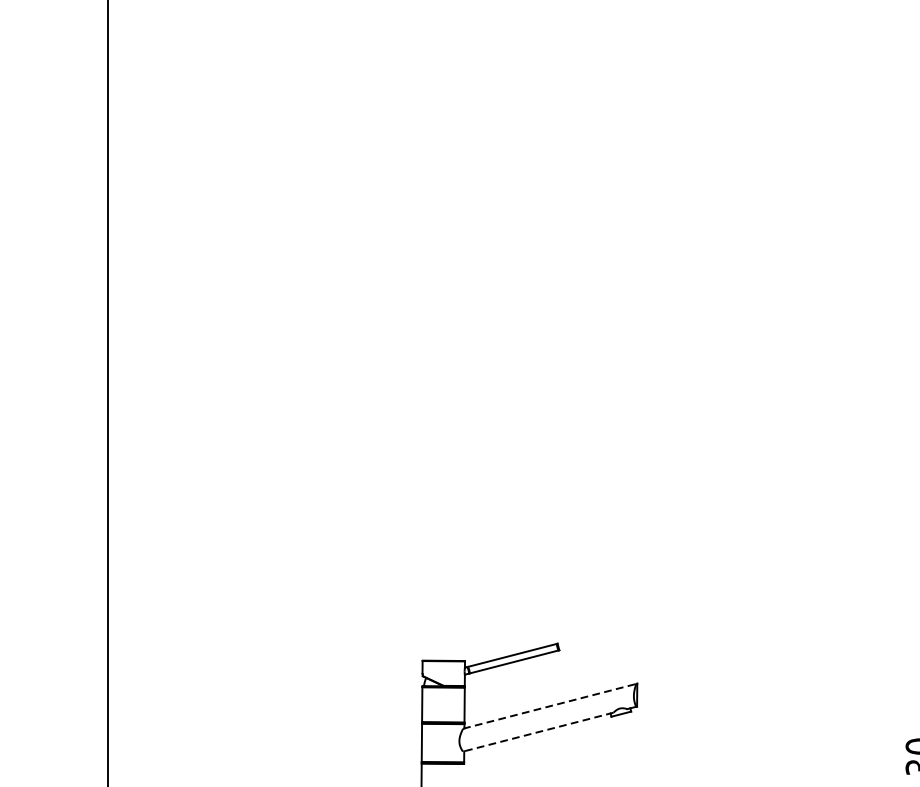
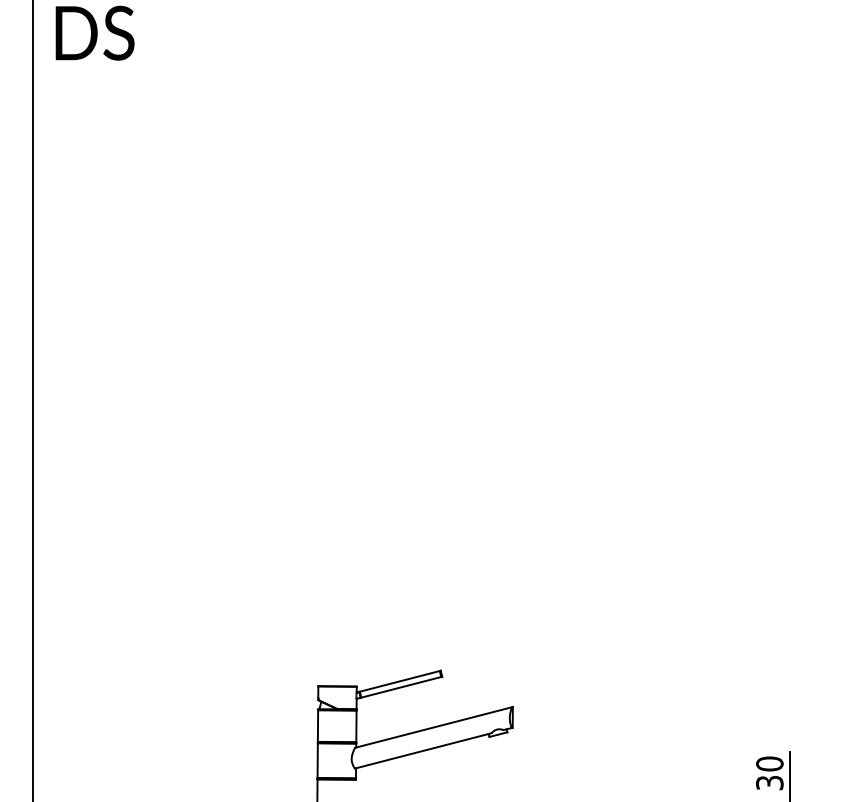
line: (550, 706) -> (434, 727), dashed -> solid
line: (537, 732) -> (422, 751), dashed -> solid

